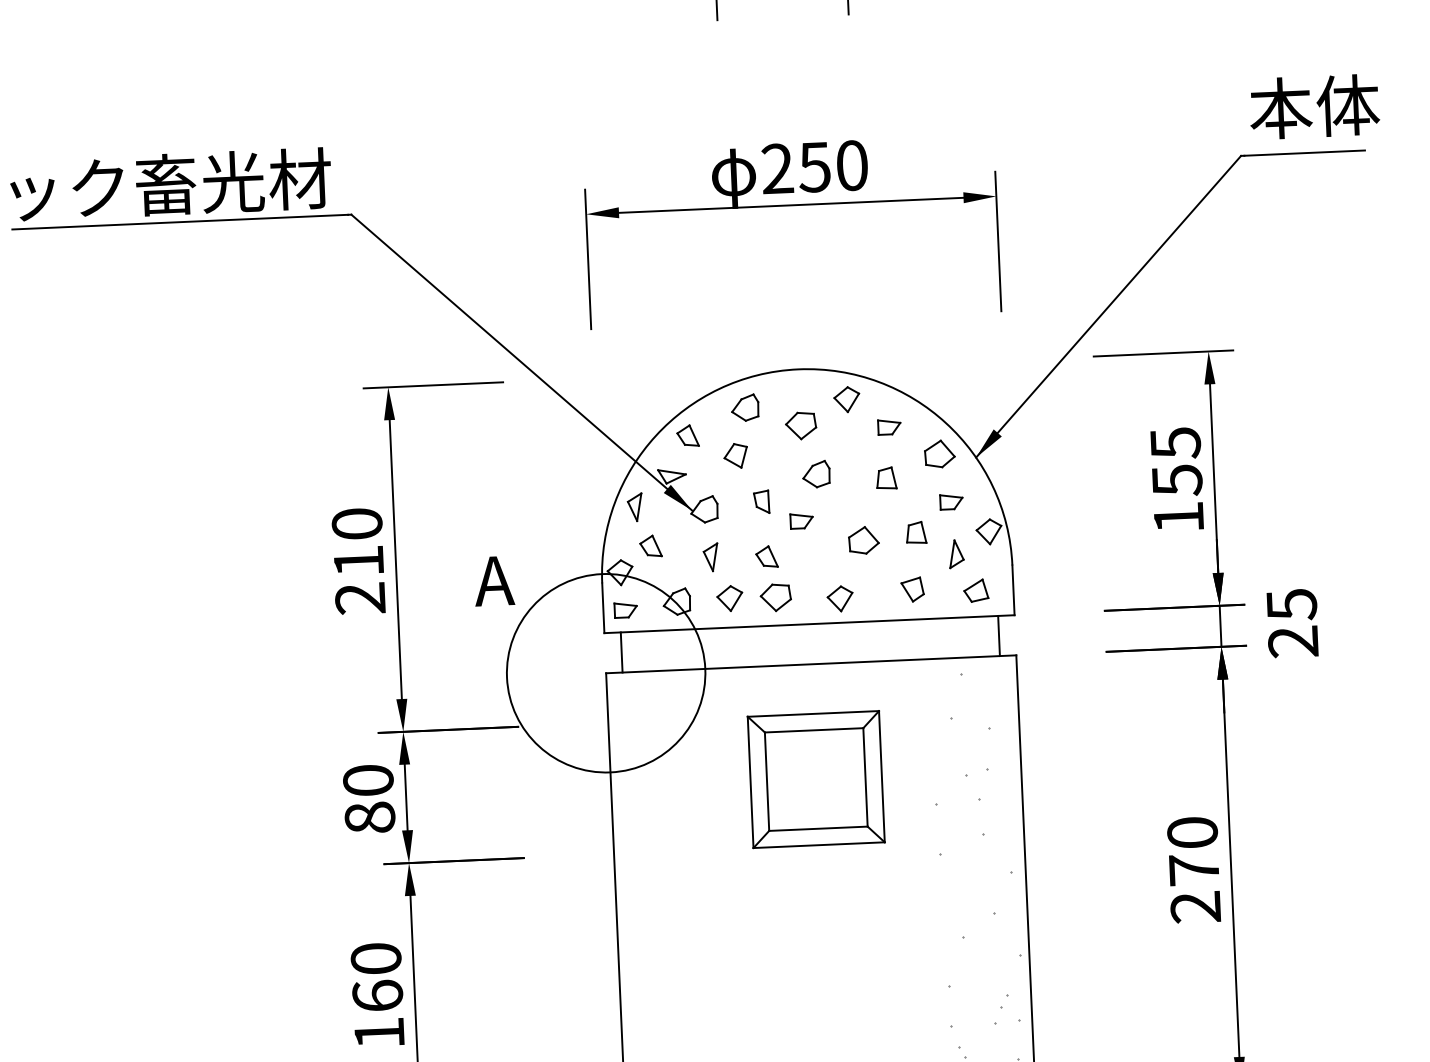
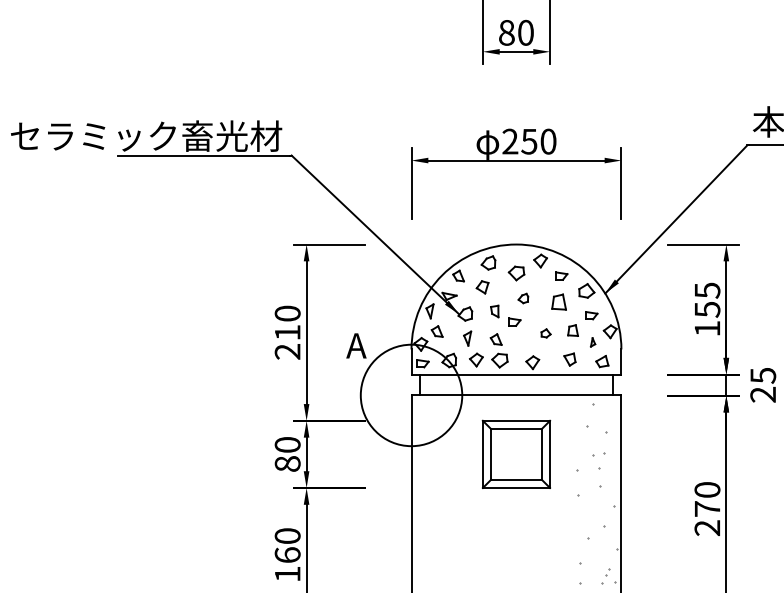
part: (816, 474) -> (523, 298), size x0.7
part: (885, 477) -> (558, 301), size x1.4
part: (862, 540) -> (545, 333), size x0.6
part: (955, 554) -> (592, 342), size x0.6

